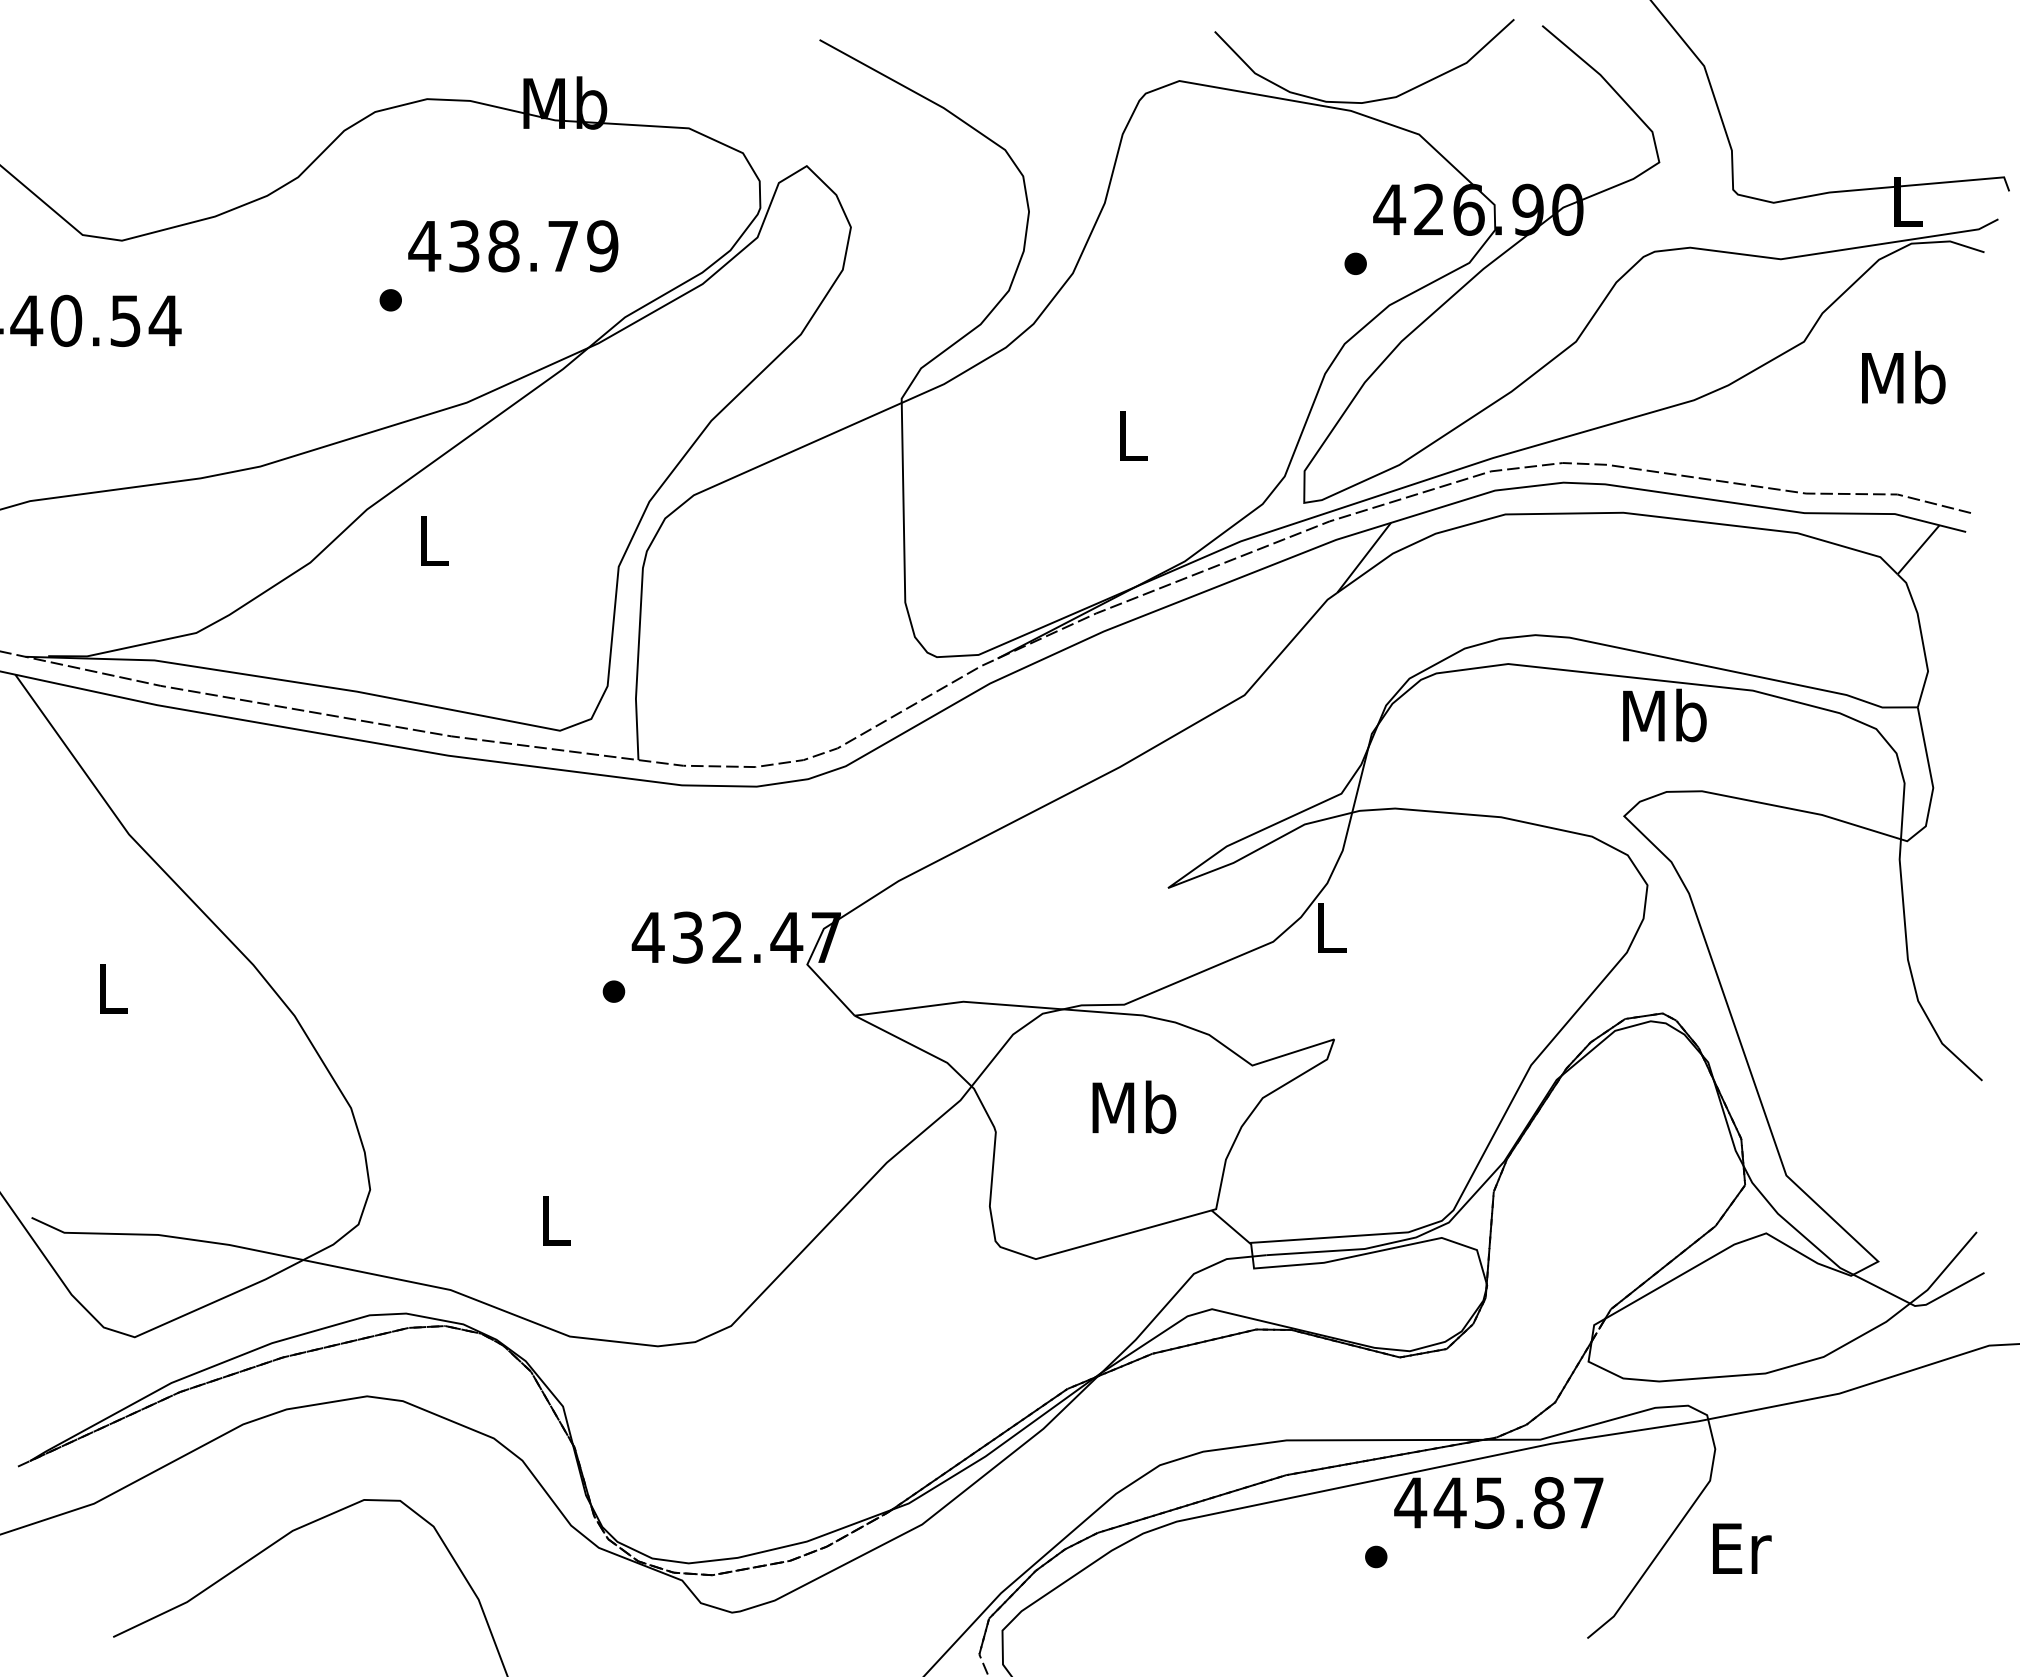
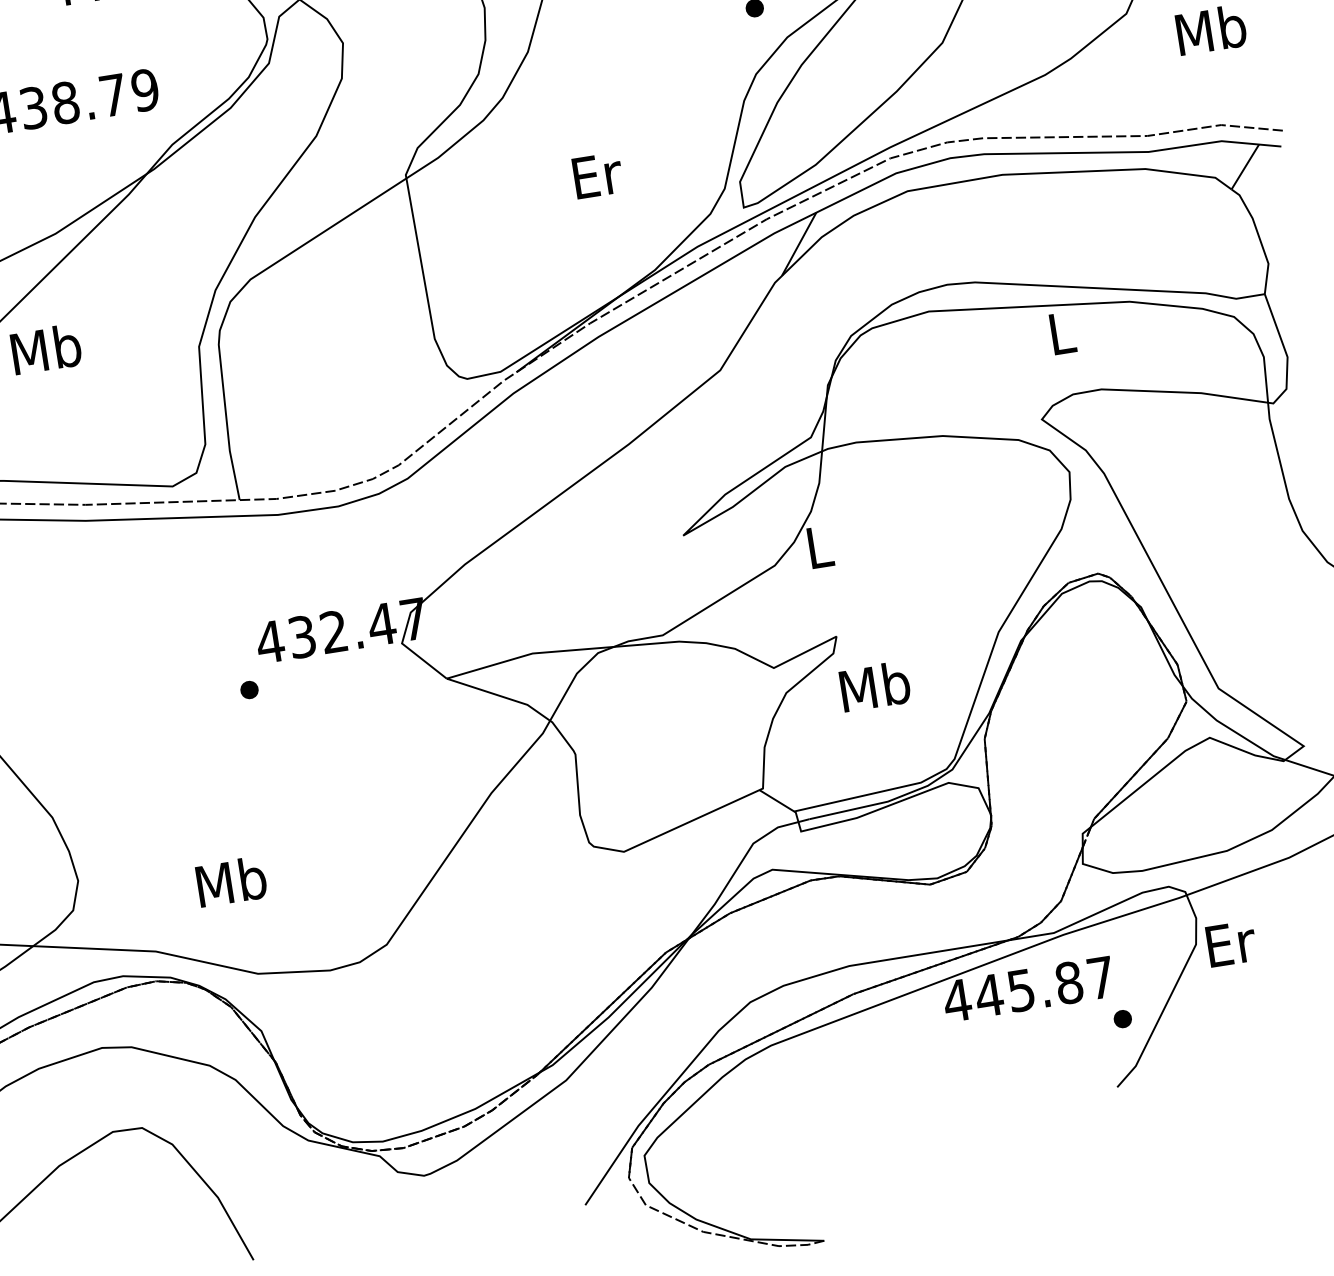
text: (1133, 436) -> (597, 175), L -> Er
text: (433, 540) -> (46, 349), L -> Mb
text: (1664, 715) -> (1061, 333), Mb -> L
text: (1134, 1106) -> (875, 685), moved
text: (555, 1219) -> (231, 881), L -> Mb
text: (1742, 1548) -> (1231, 943), moved
part: (1376, 1556) -> (1123, 1018), moved

